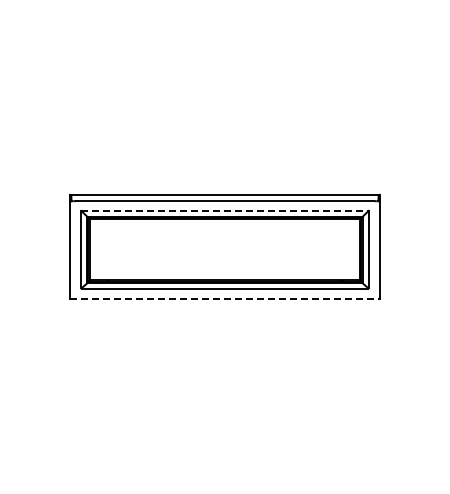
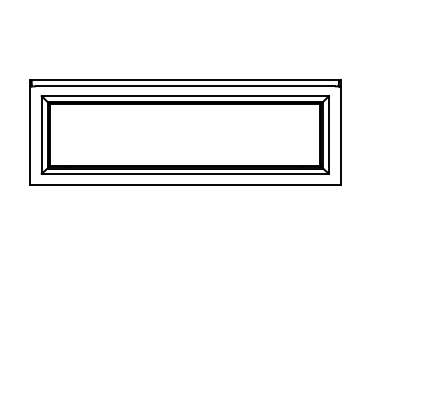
line: (224, 210) -> (184, 95), dashed -> solid
line: (225, 299) -> (185, 184), dashed -> solid

